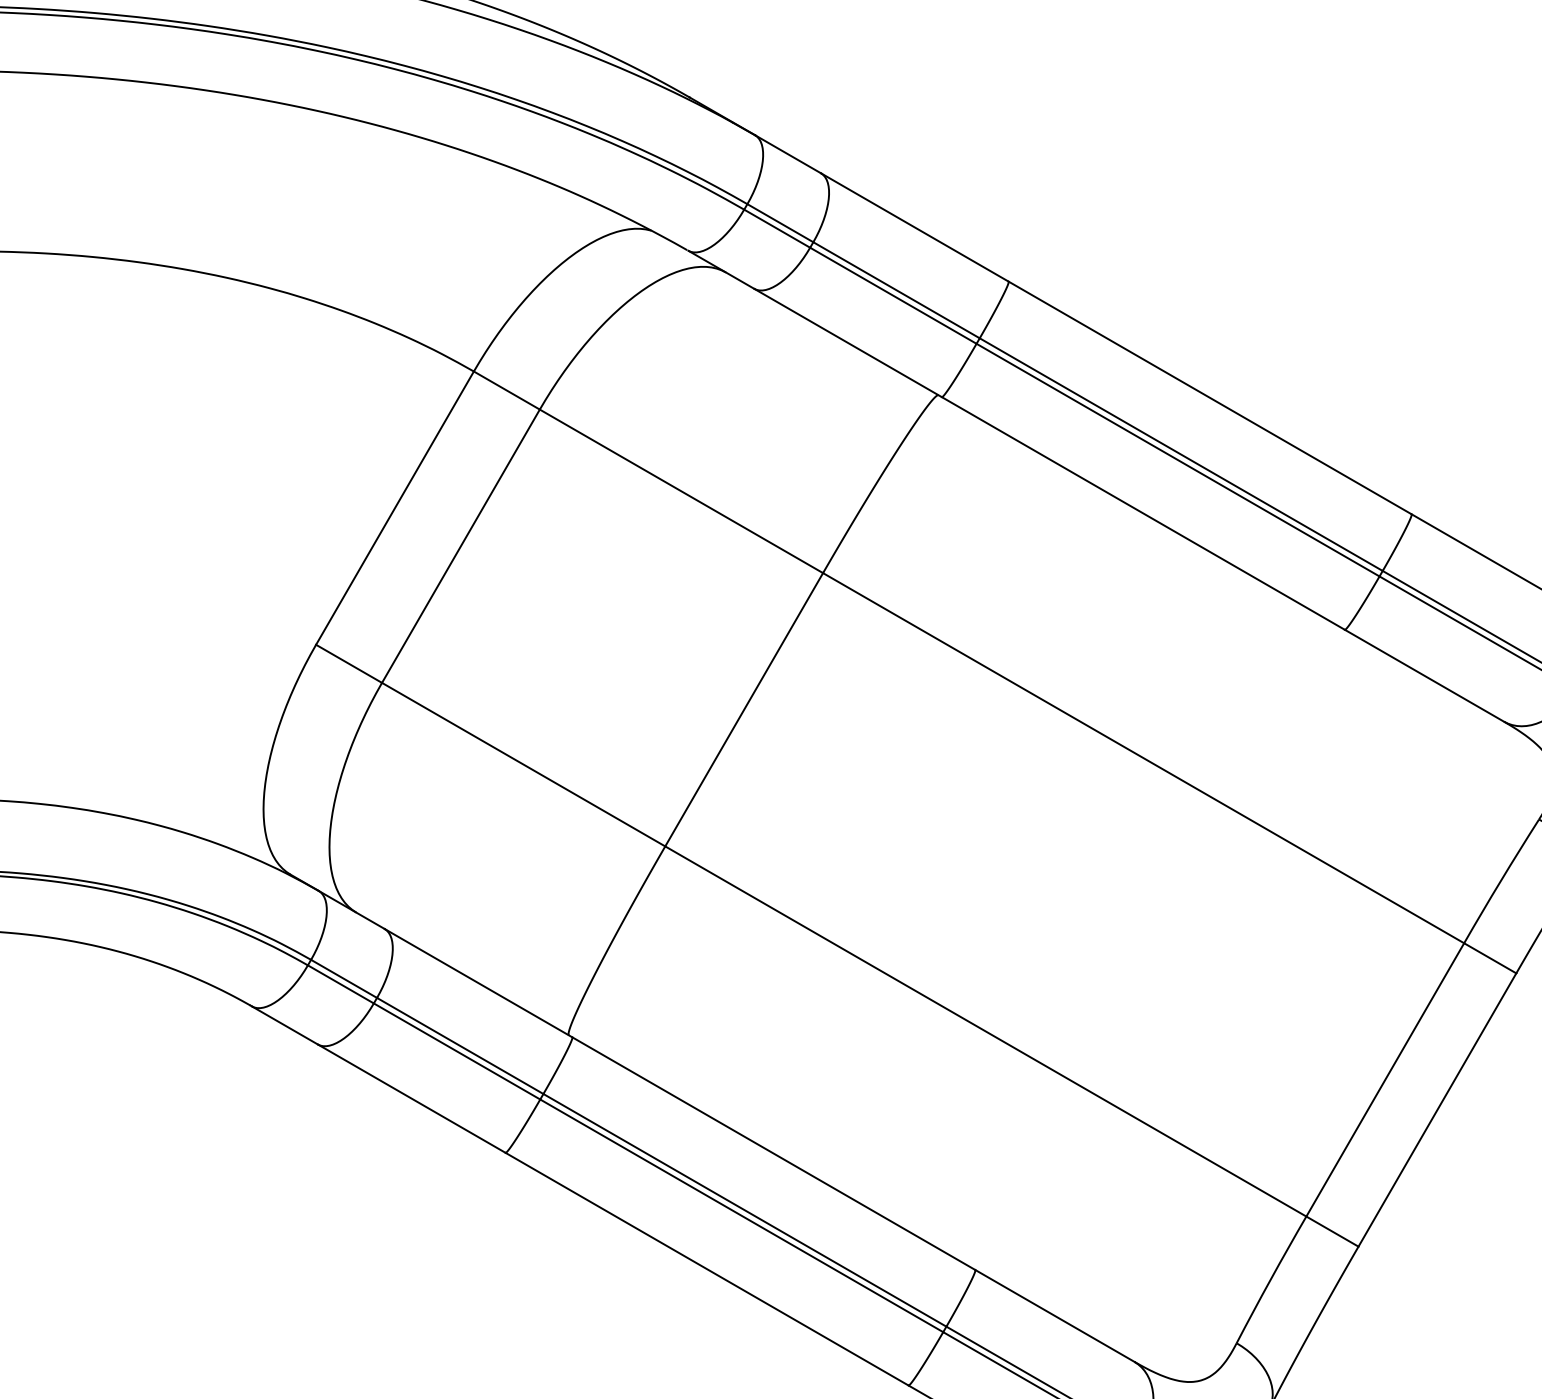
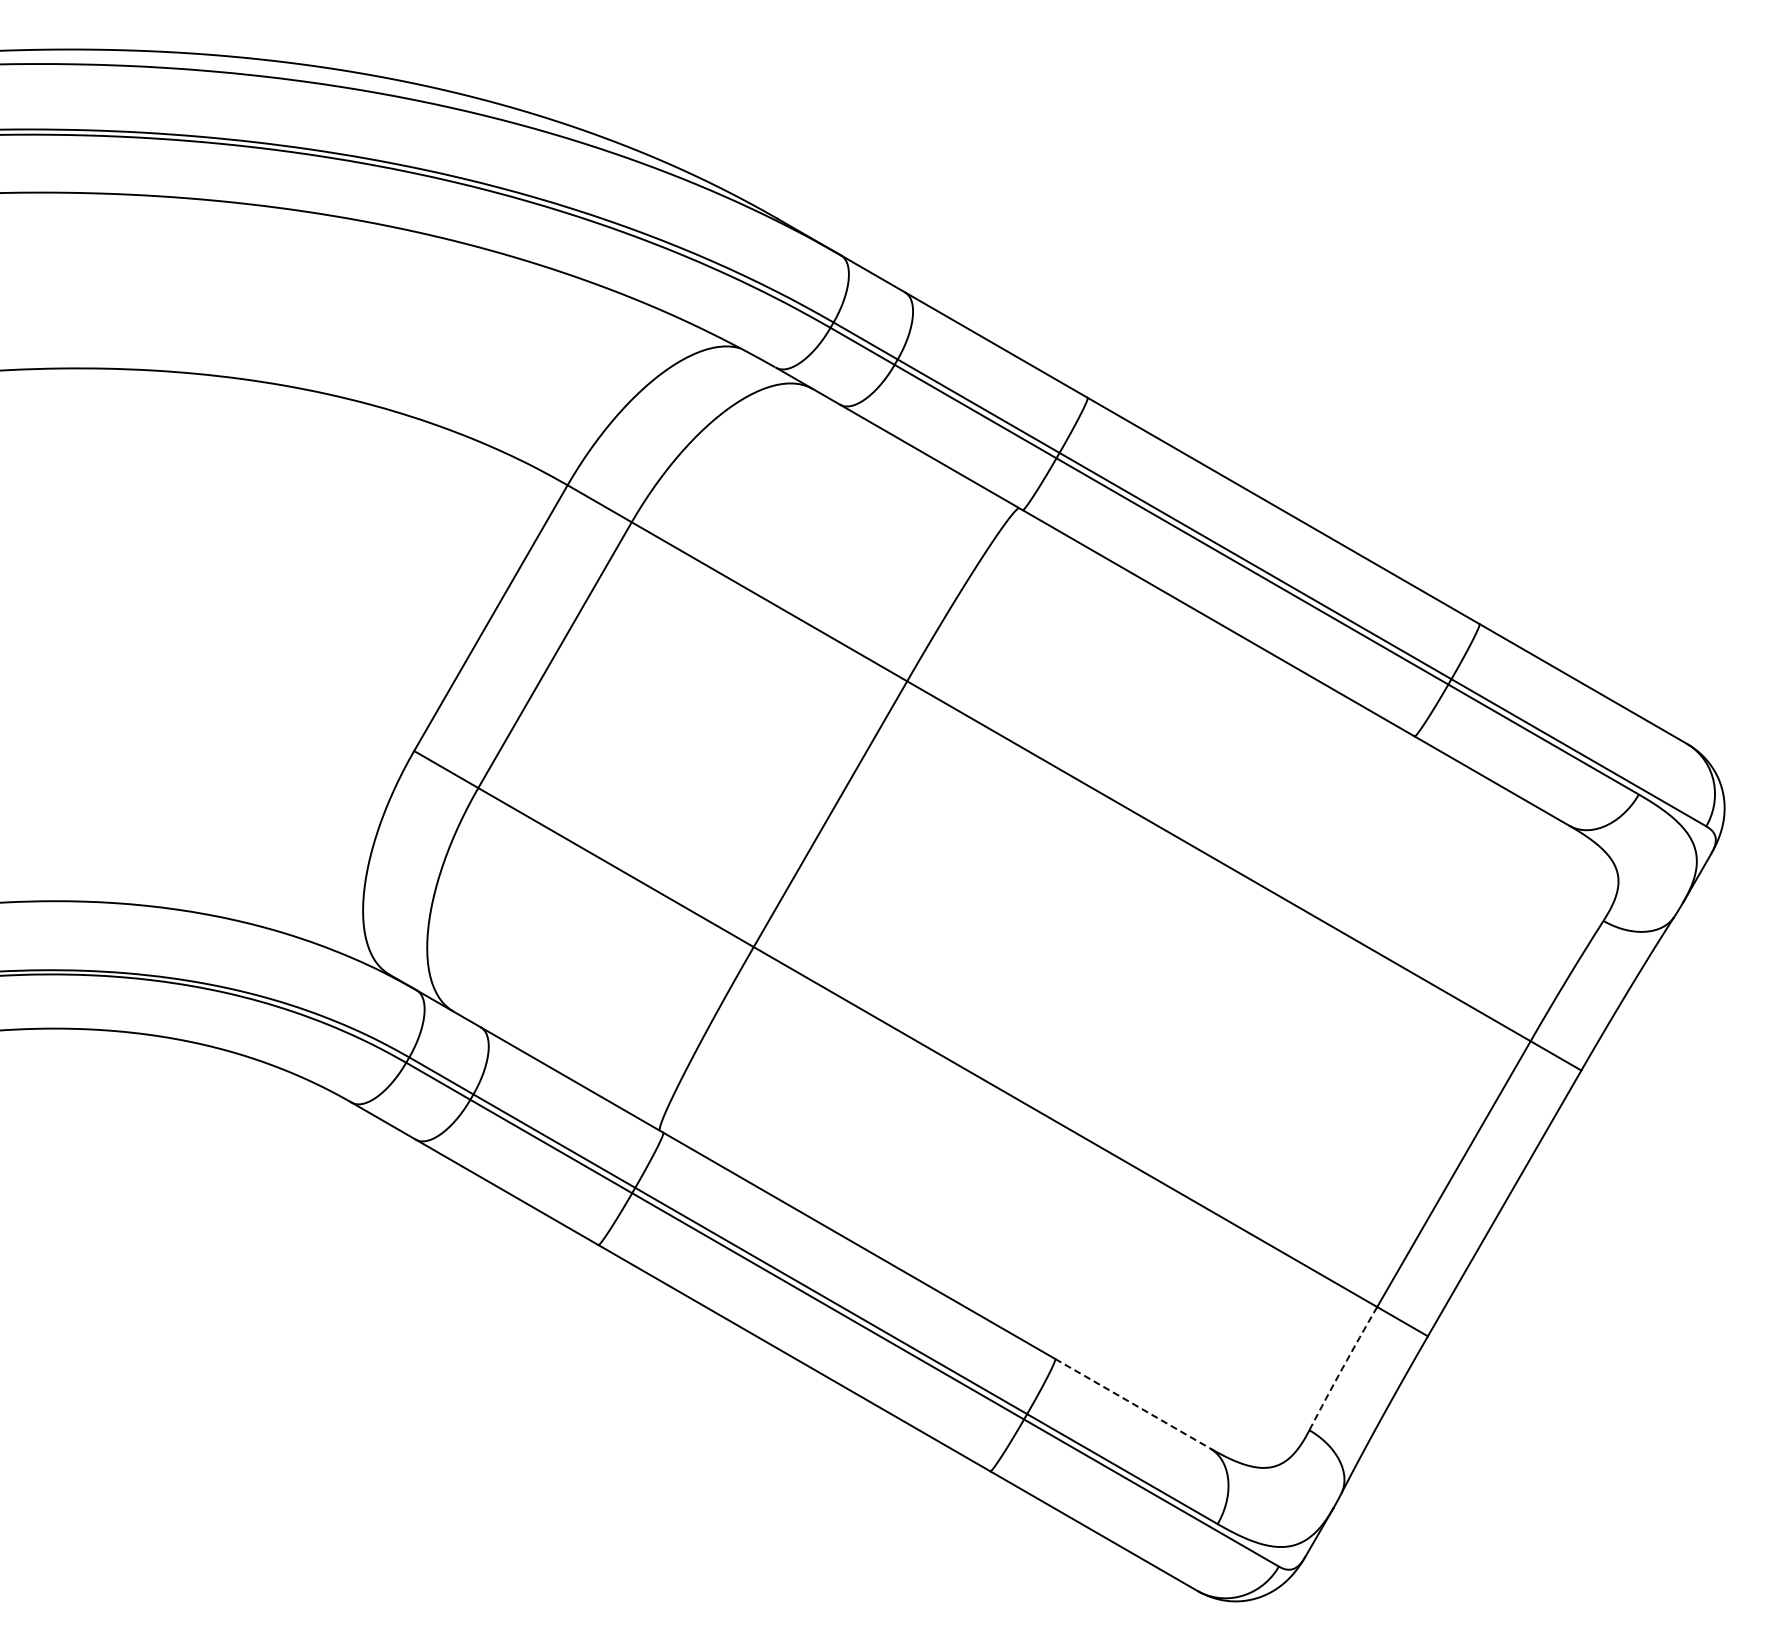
arc: (1270, 1279) -> (1342, 1368), solid -> dashed
line: (1055, 1315) -> (1133, 1403), solid -> dashed

